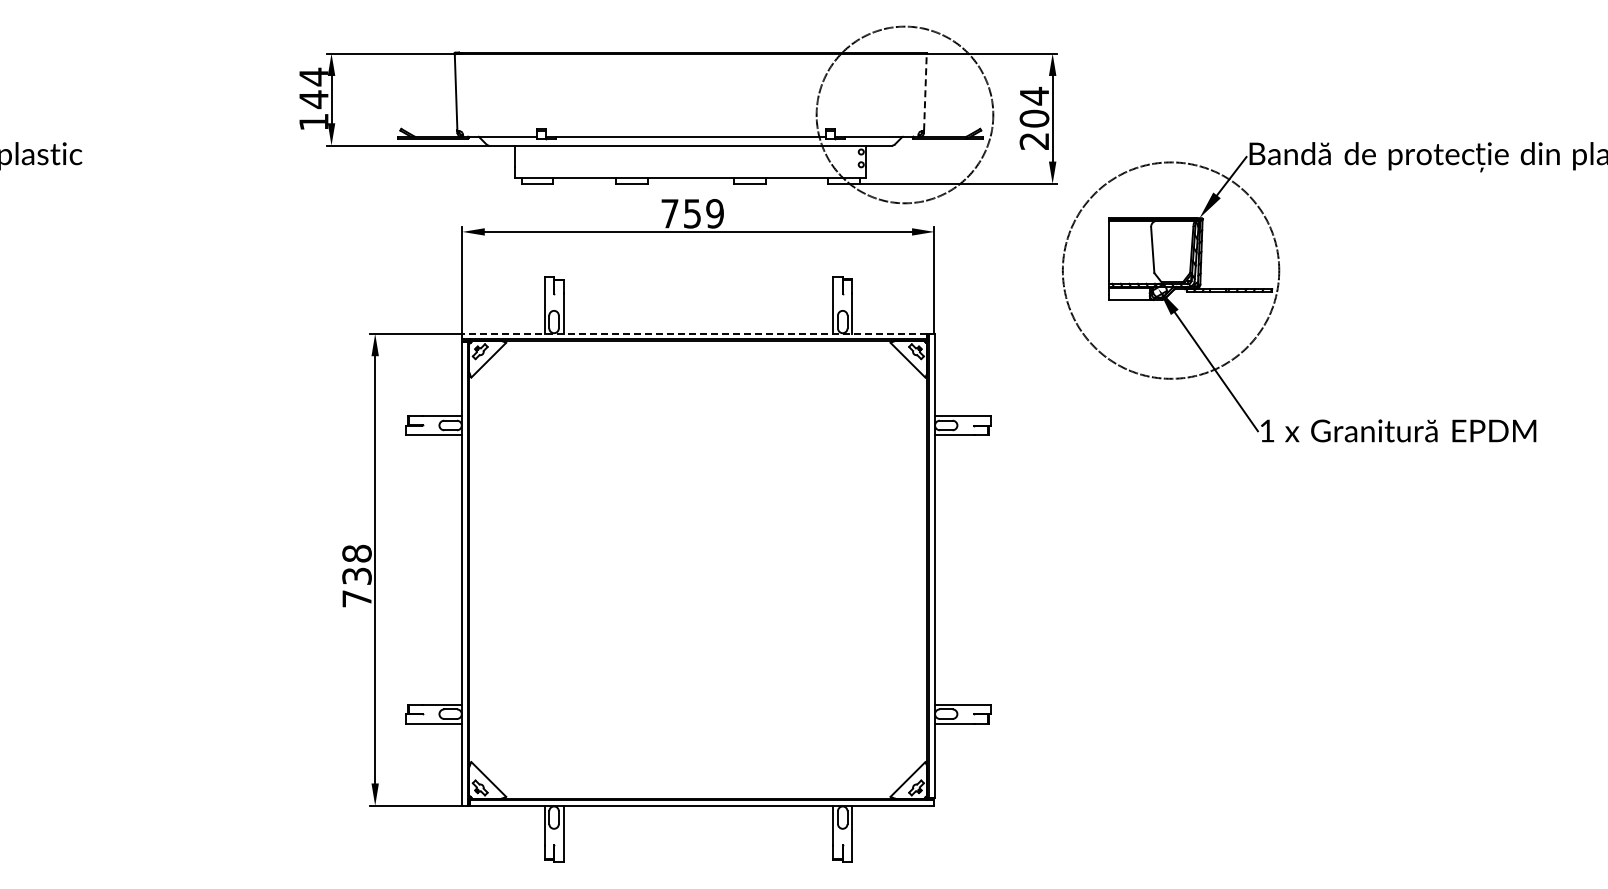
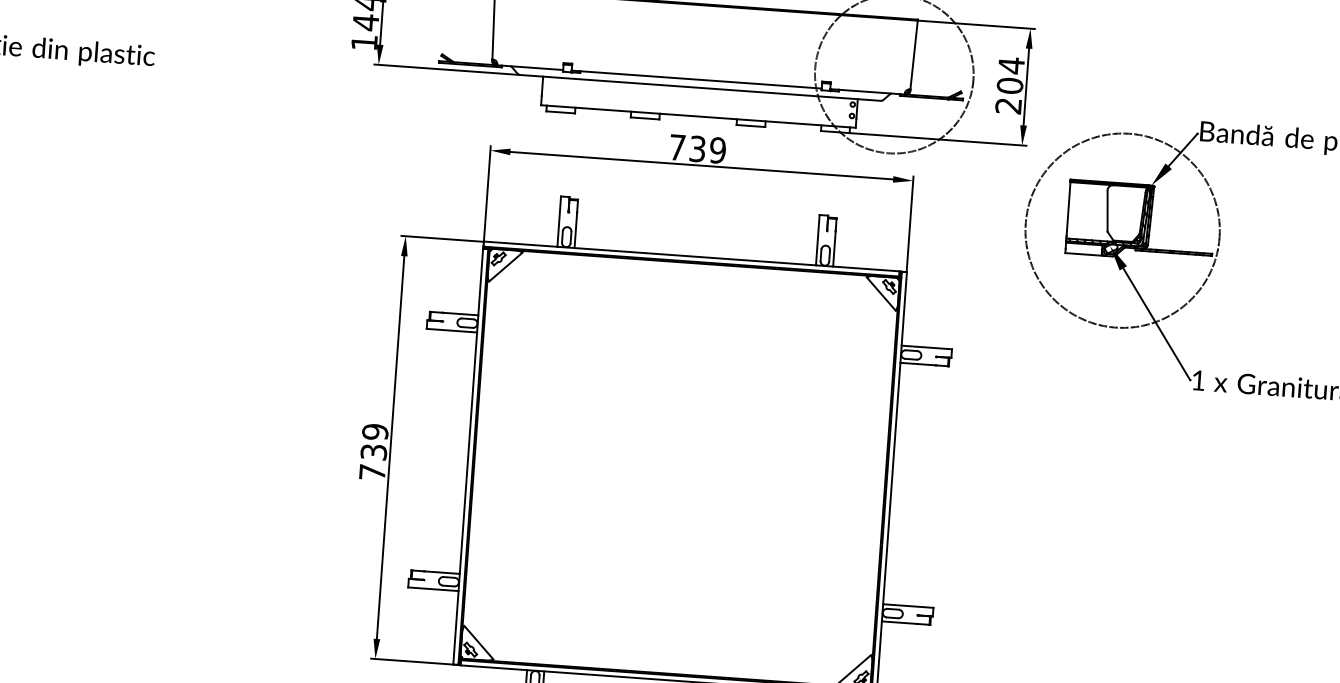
line: (925, 91) -> (914, 54), dashed -> solid
text: (692, 213) -> (697, 148), 759 -> 739
line: (694, 333) -> (691, 256), dashed -> solid
text: (356, 553) -> (374, 431), 738 -> 739

